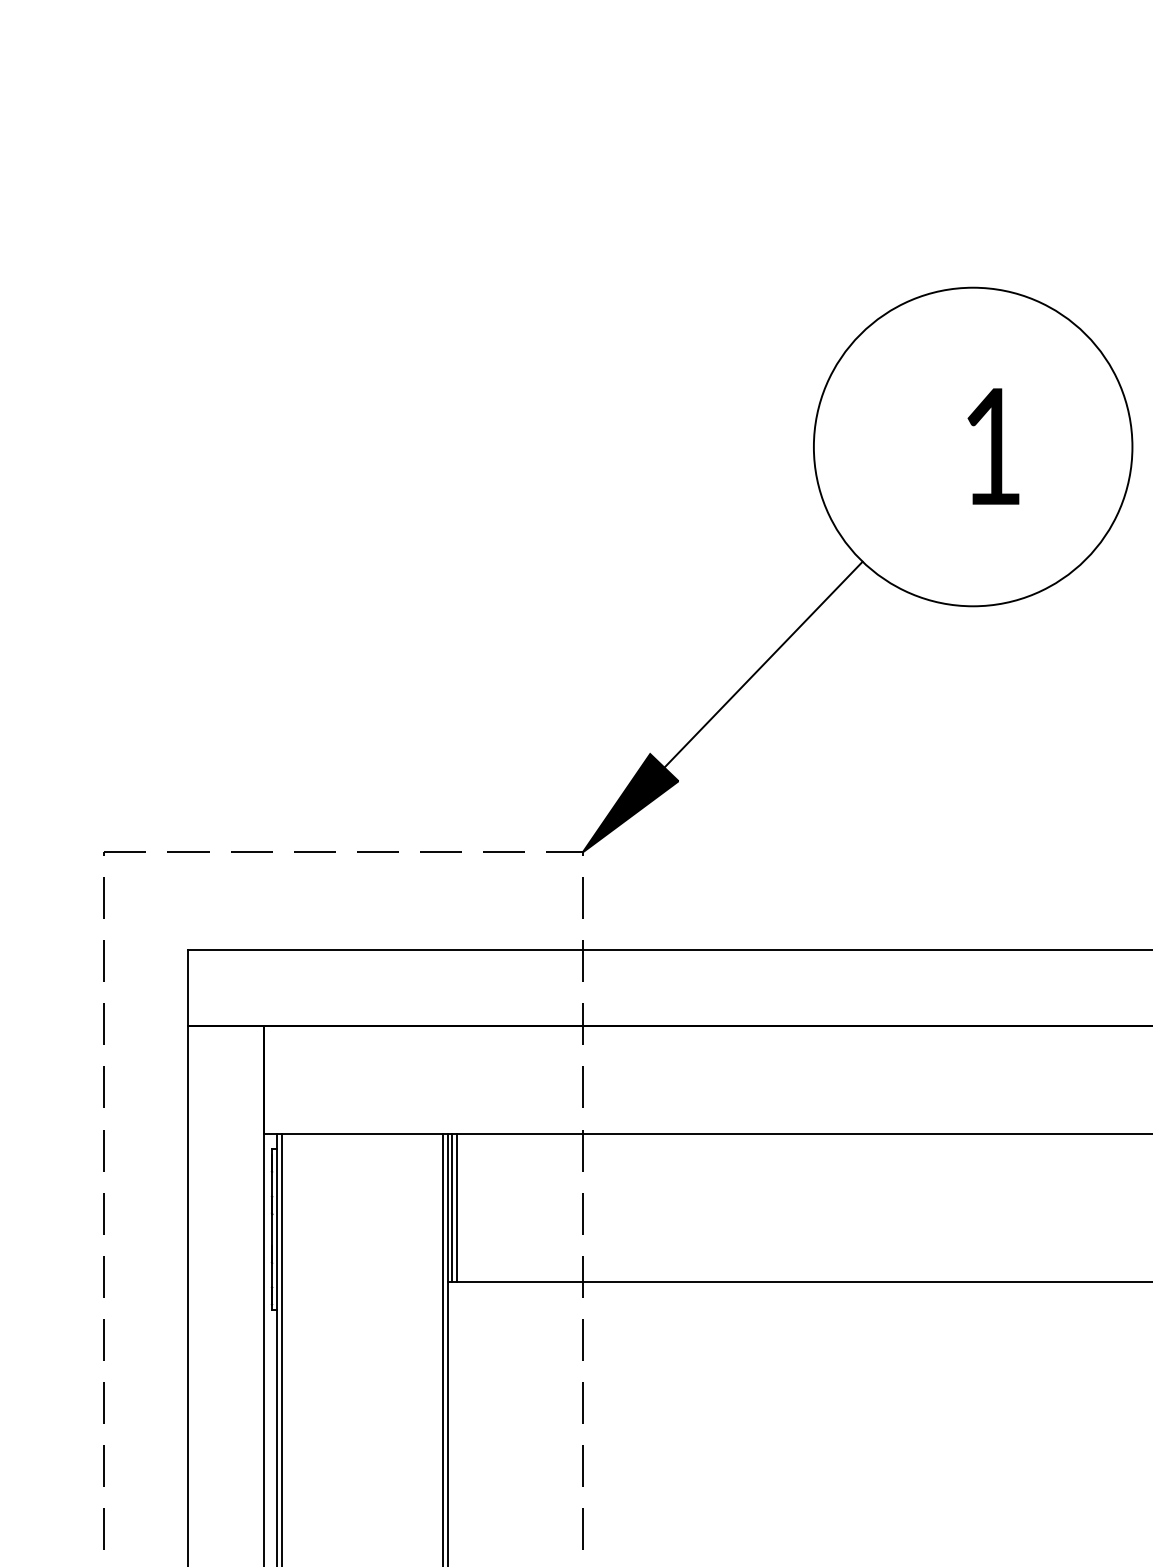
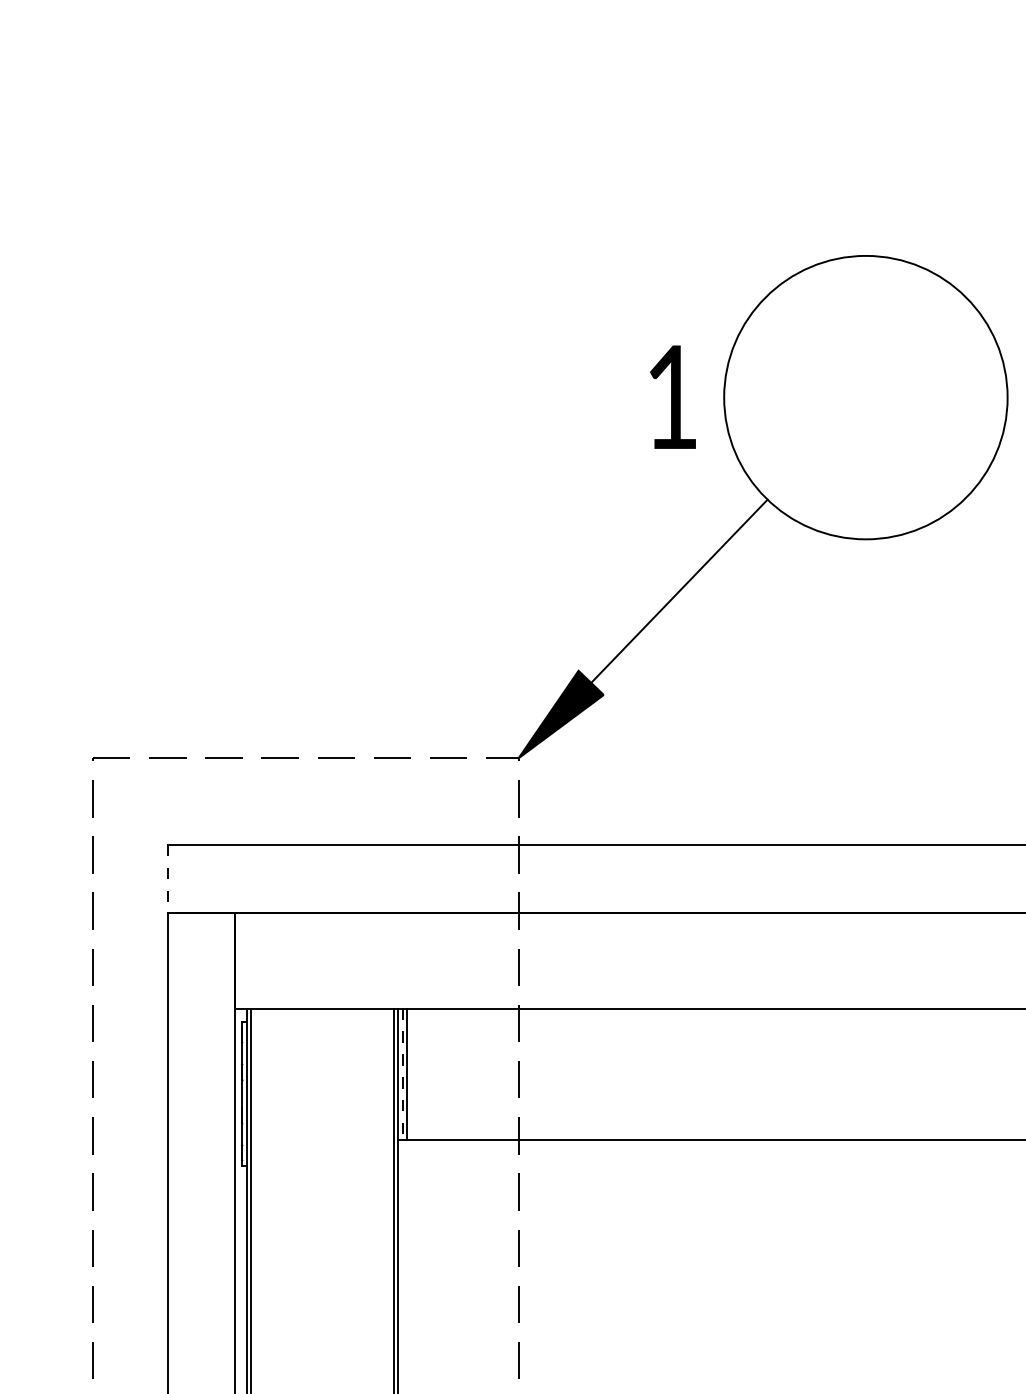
text: (992, 445) -> (672, 396), moved
line: (188, 987) -> (167, 878), solid -> dashed
line: (452, 1207) -> (402, 1074), solid -> dashed

